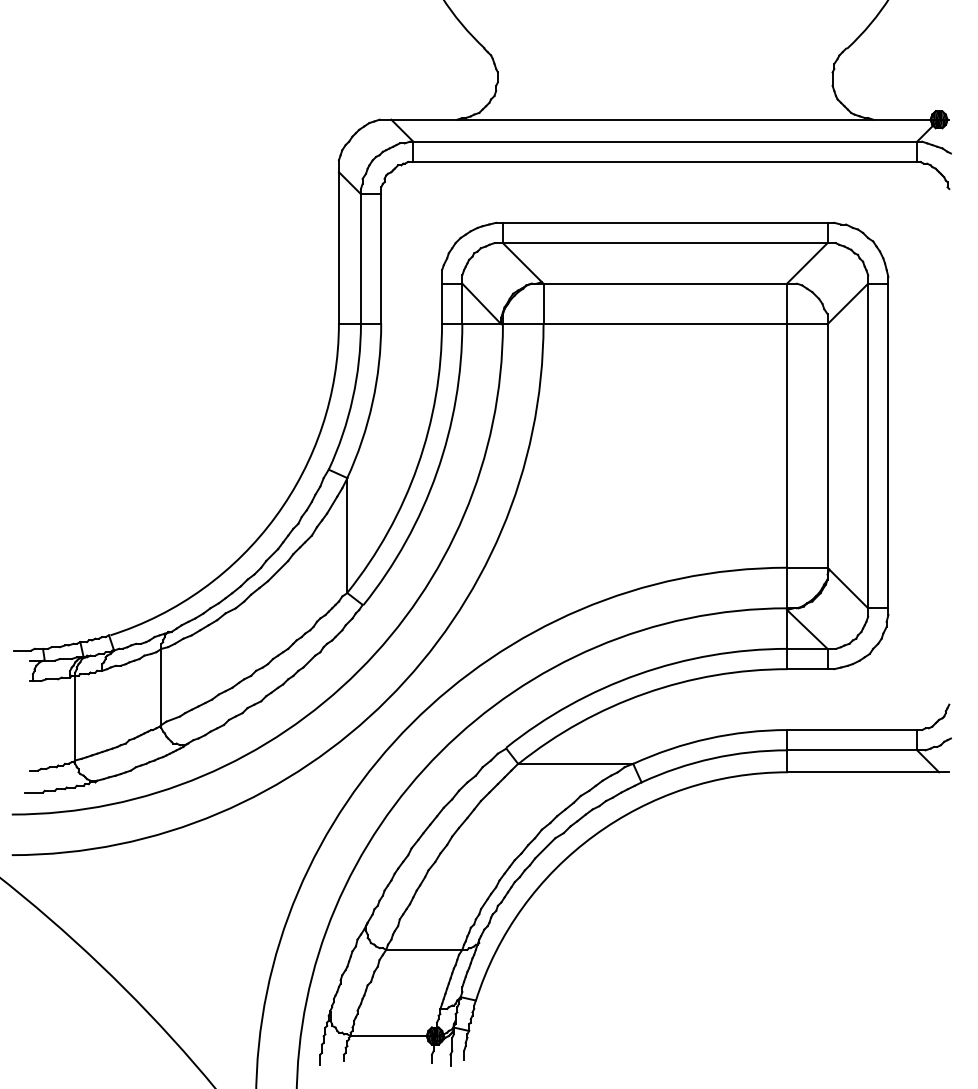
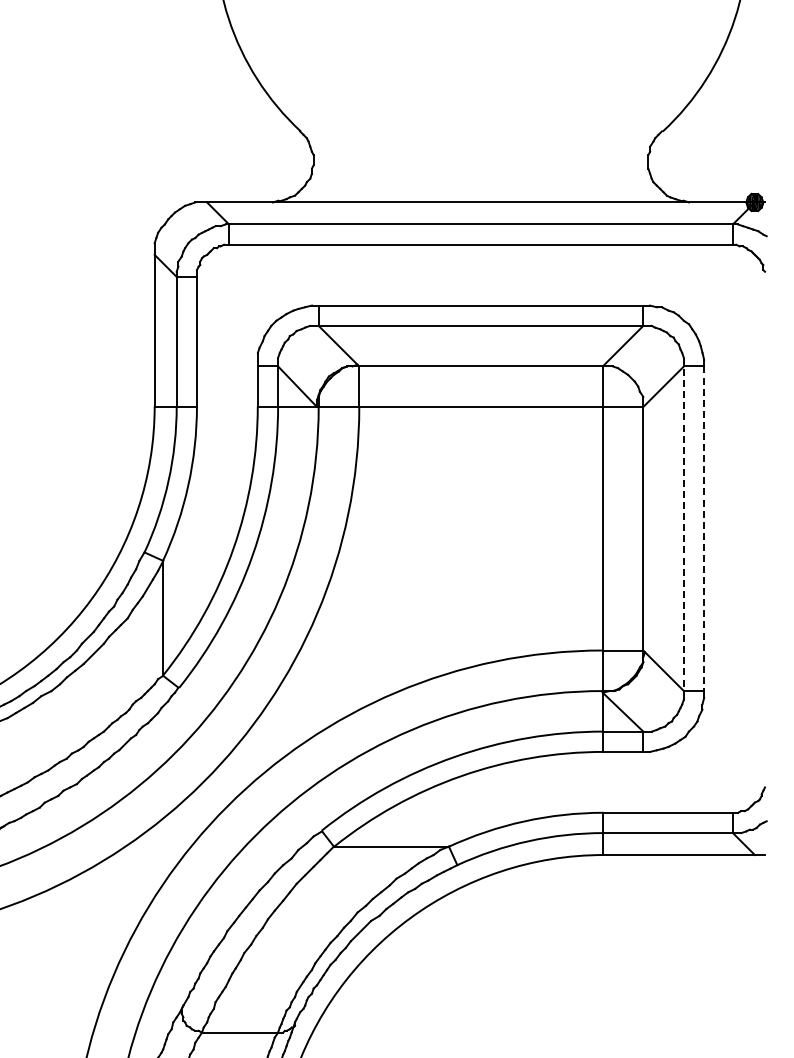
line: (868, 441) -> (684, 524), solid -> dashed
line: (888, 446) -> (704, 529), solid -> dashed

